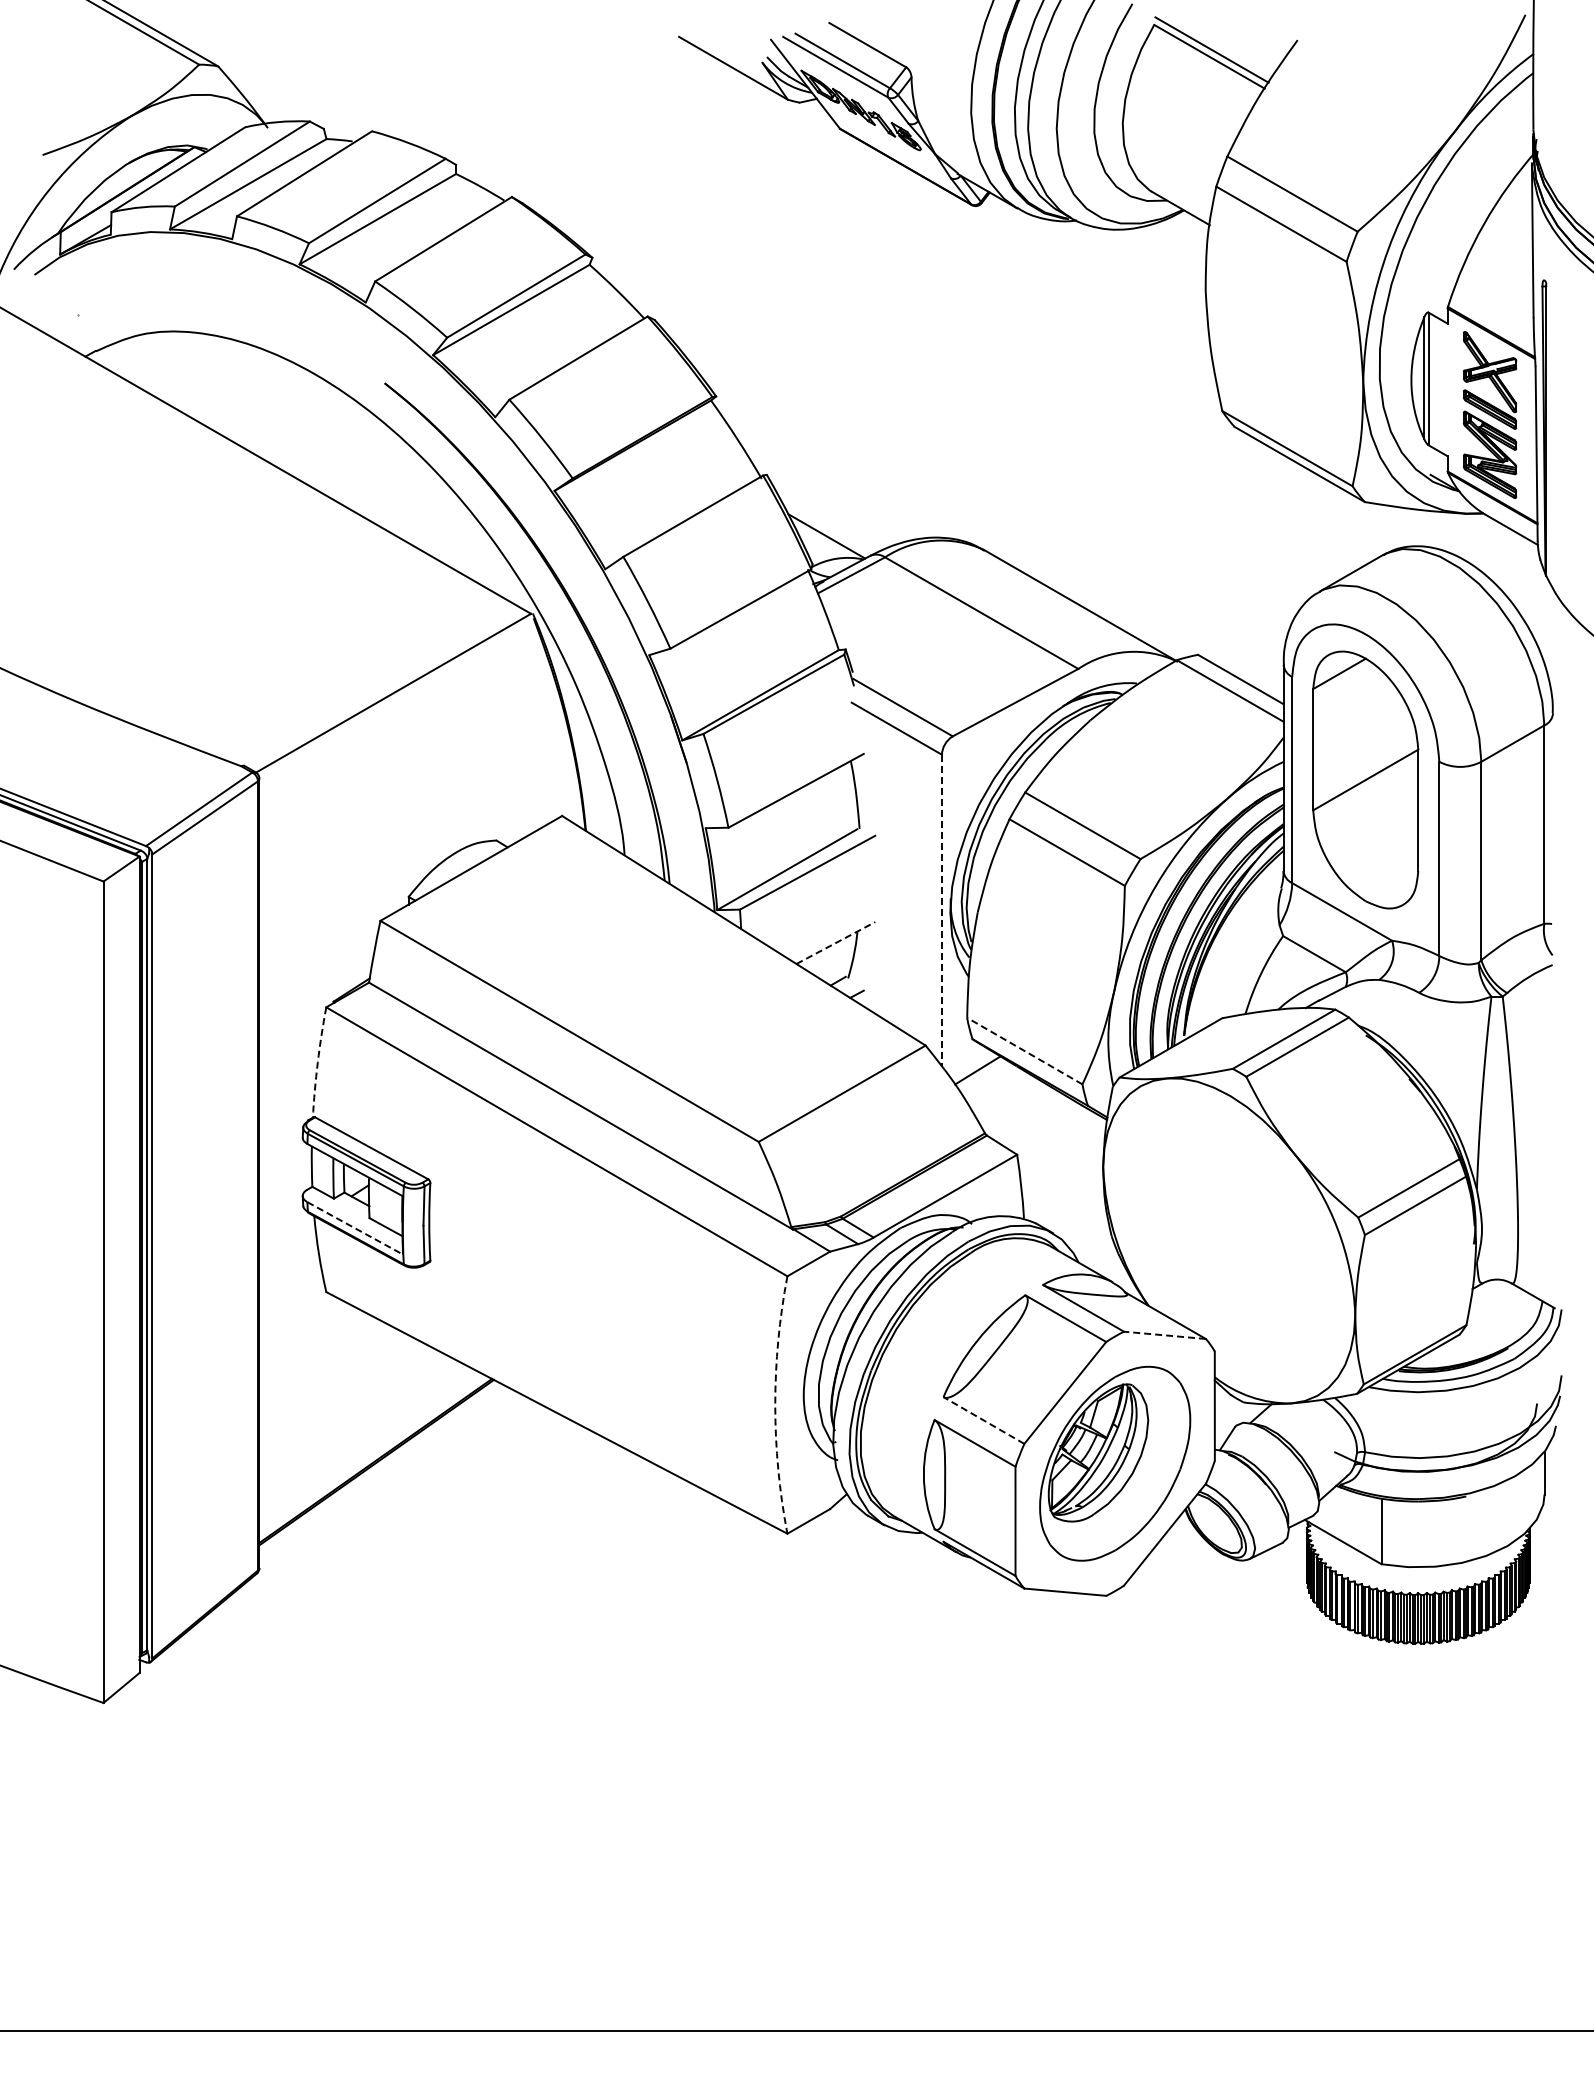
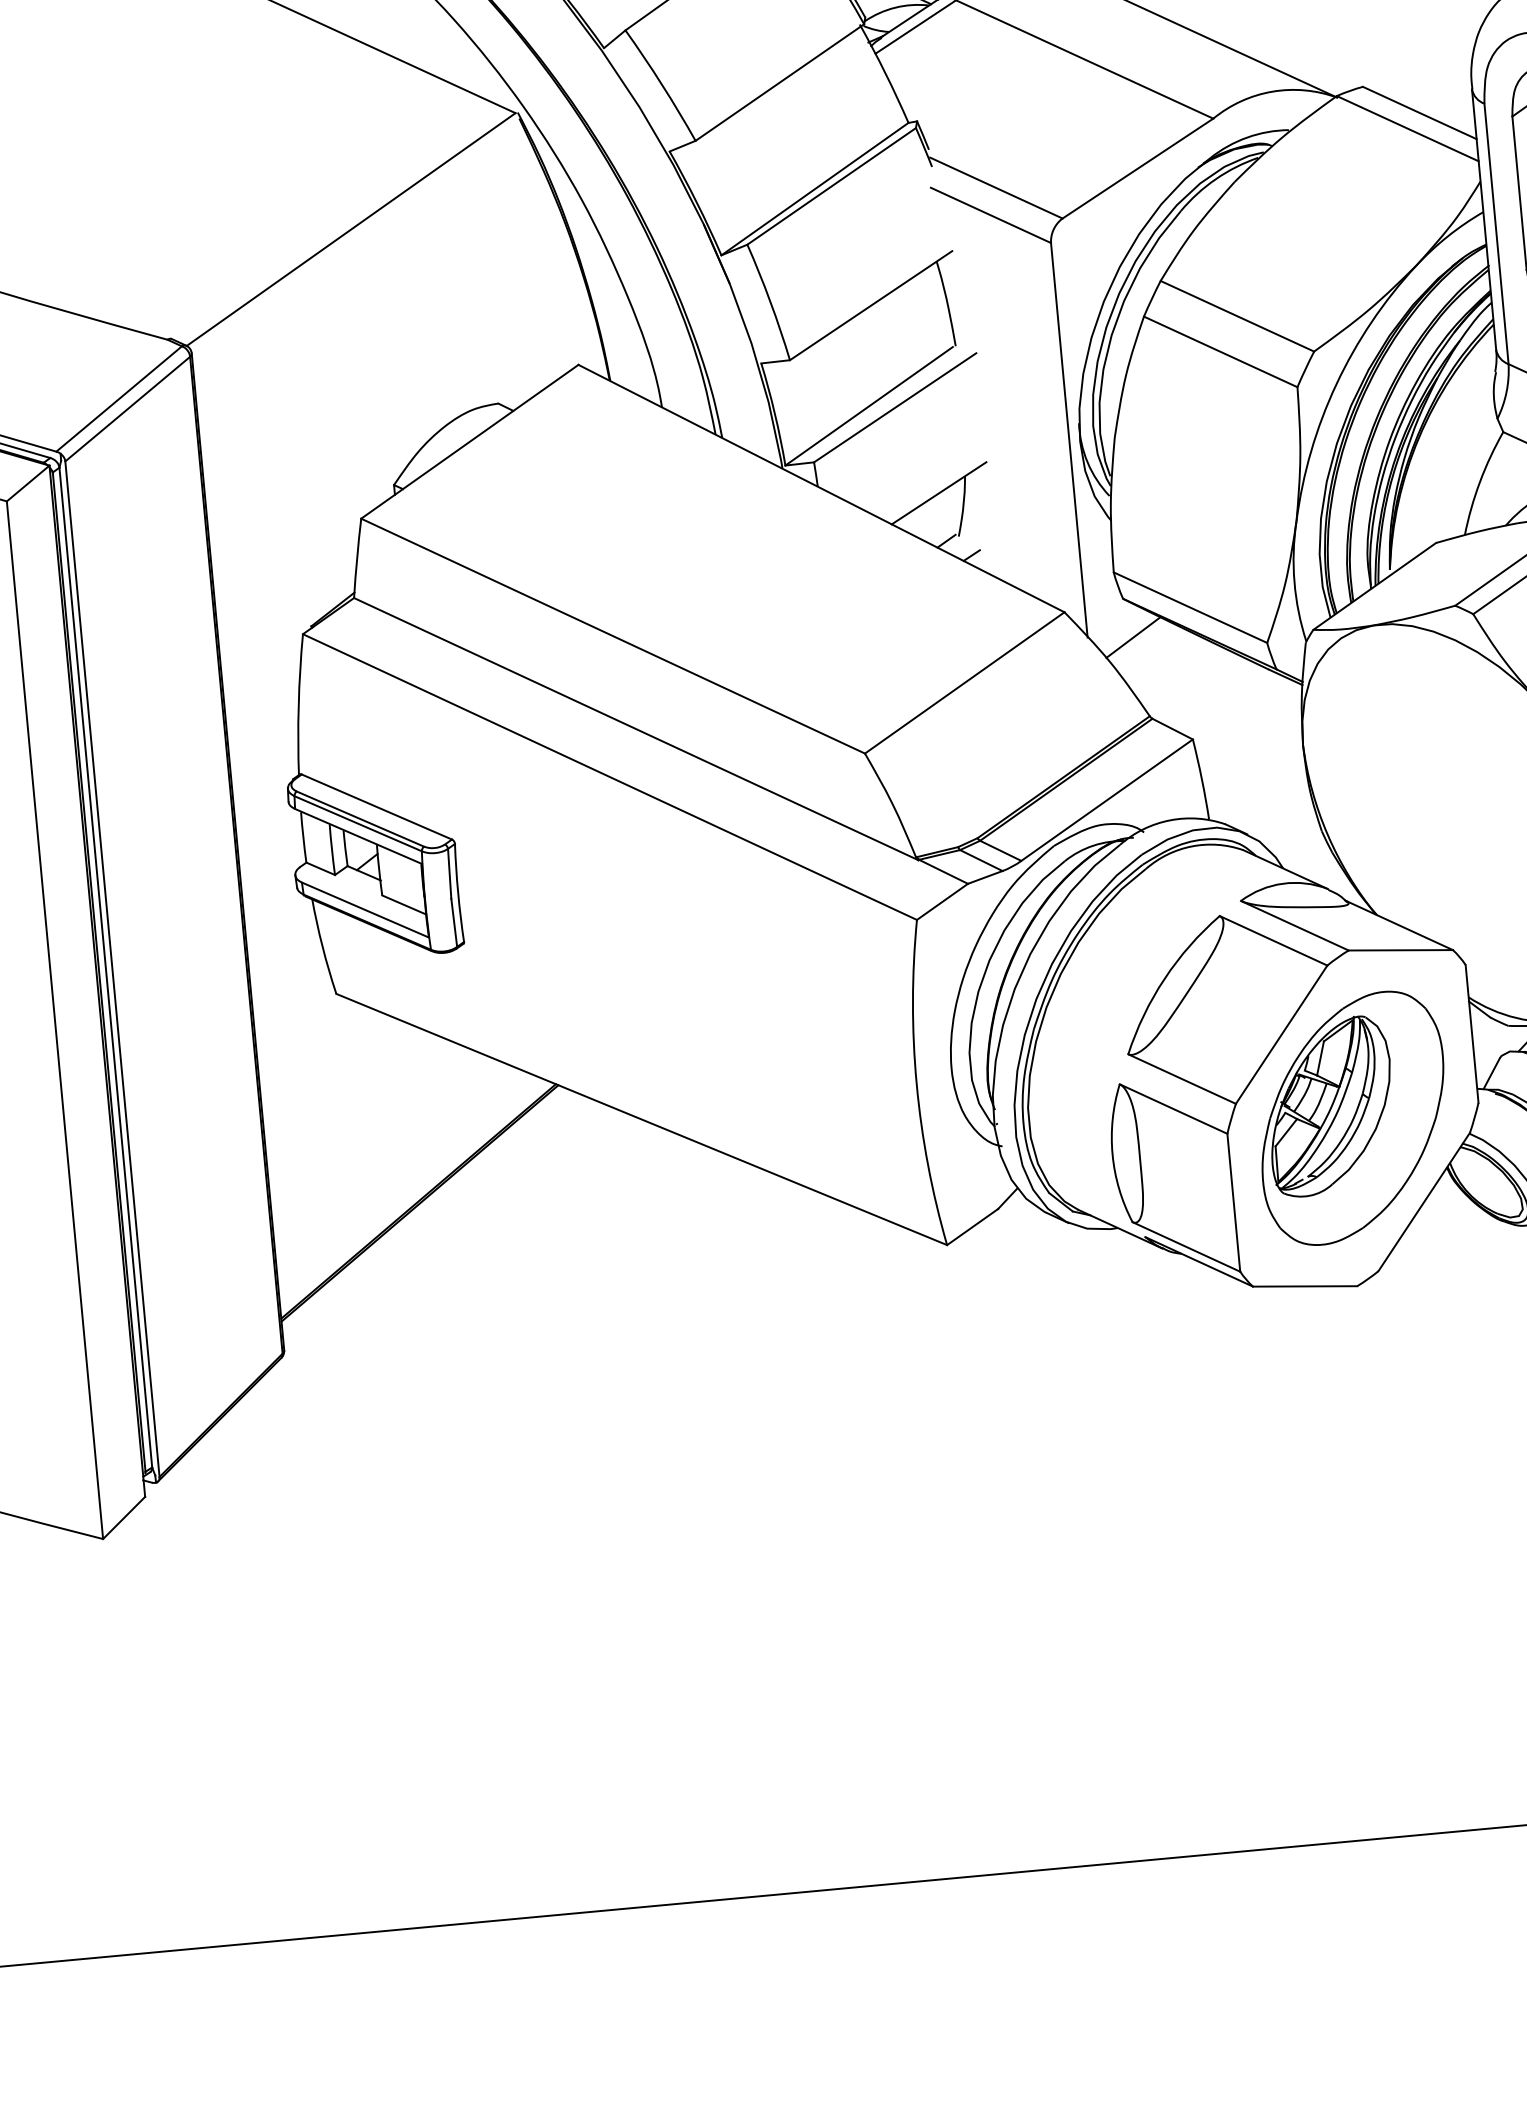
line: (941, 911) -> (1068, 441), dashed -> solid
line: (835, 943) -> (938, 493), dashed -> solid
line: (1024, 1051) -> (1190, 608), dashed -> solid
arc: (317, 1062) -> (298, 704), dashed -> solid
line: (355, 1228) -> (365, 910), dashed -> solid
line: (1164, 1335) -> (1400, 950), dashed -> solid
arc: (775, 1405) -> (917, 1084), dashed -> solid
line: (983, 1420) -> (1181, 1079), dashed -> solid

